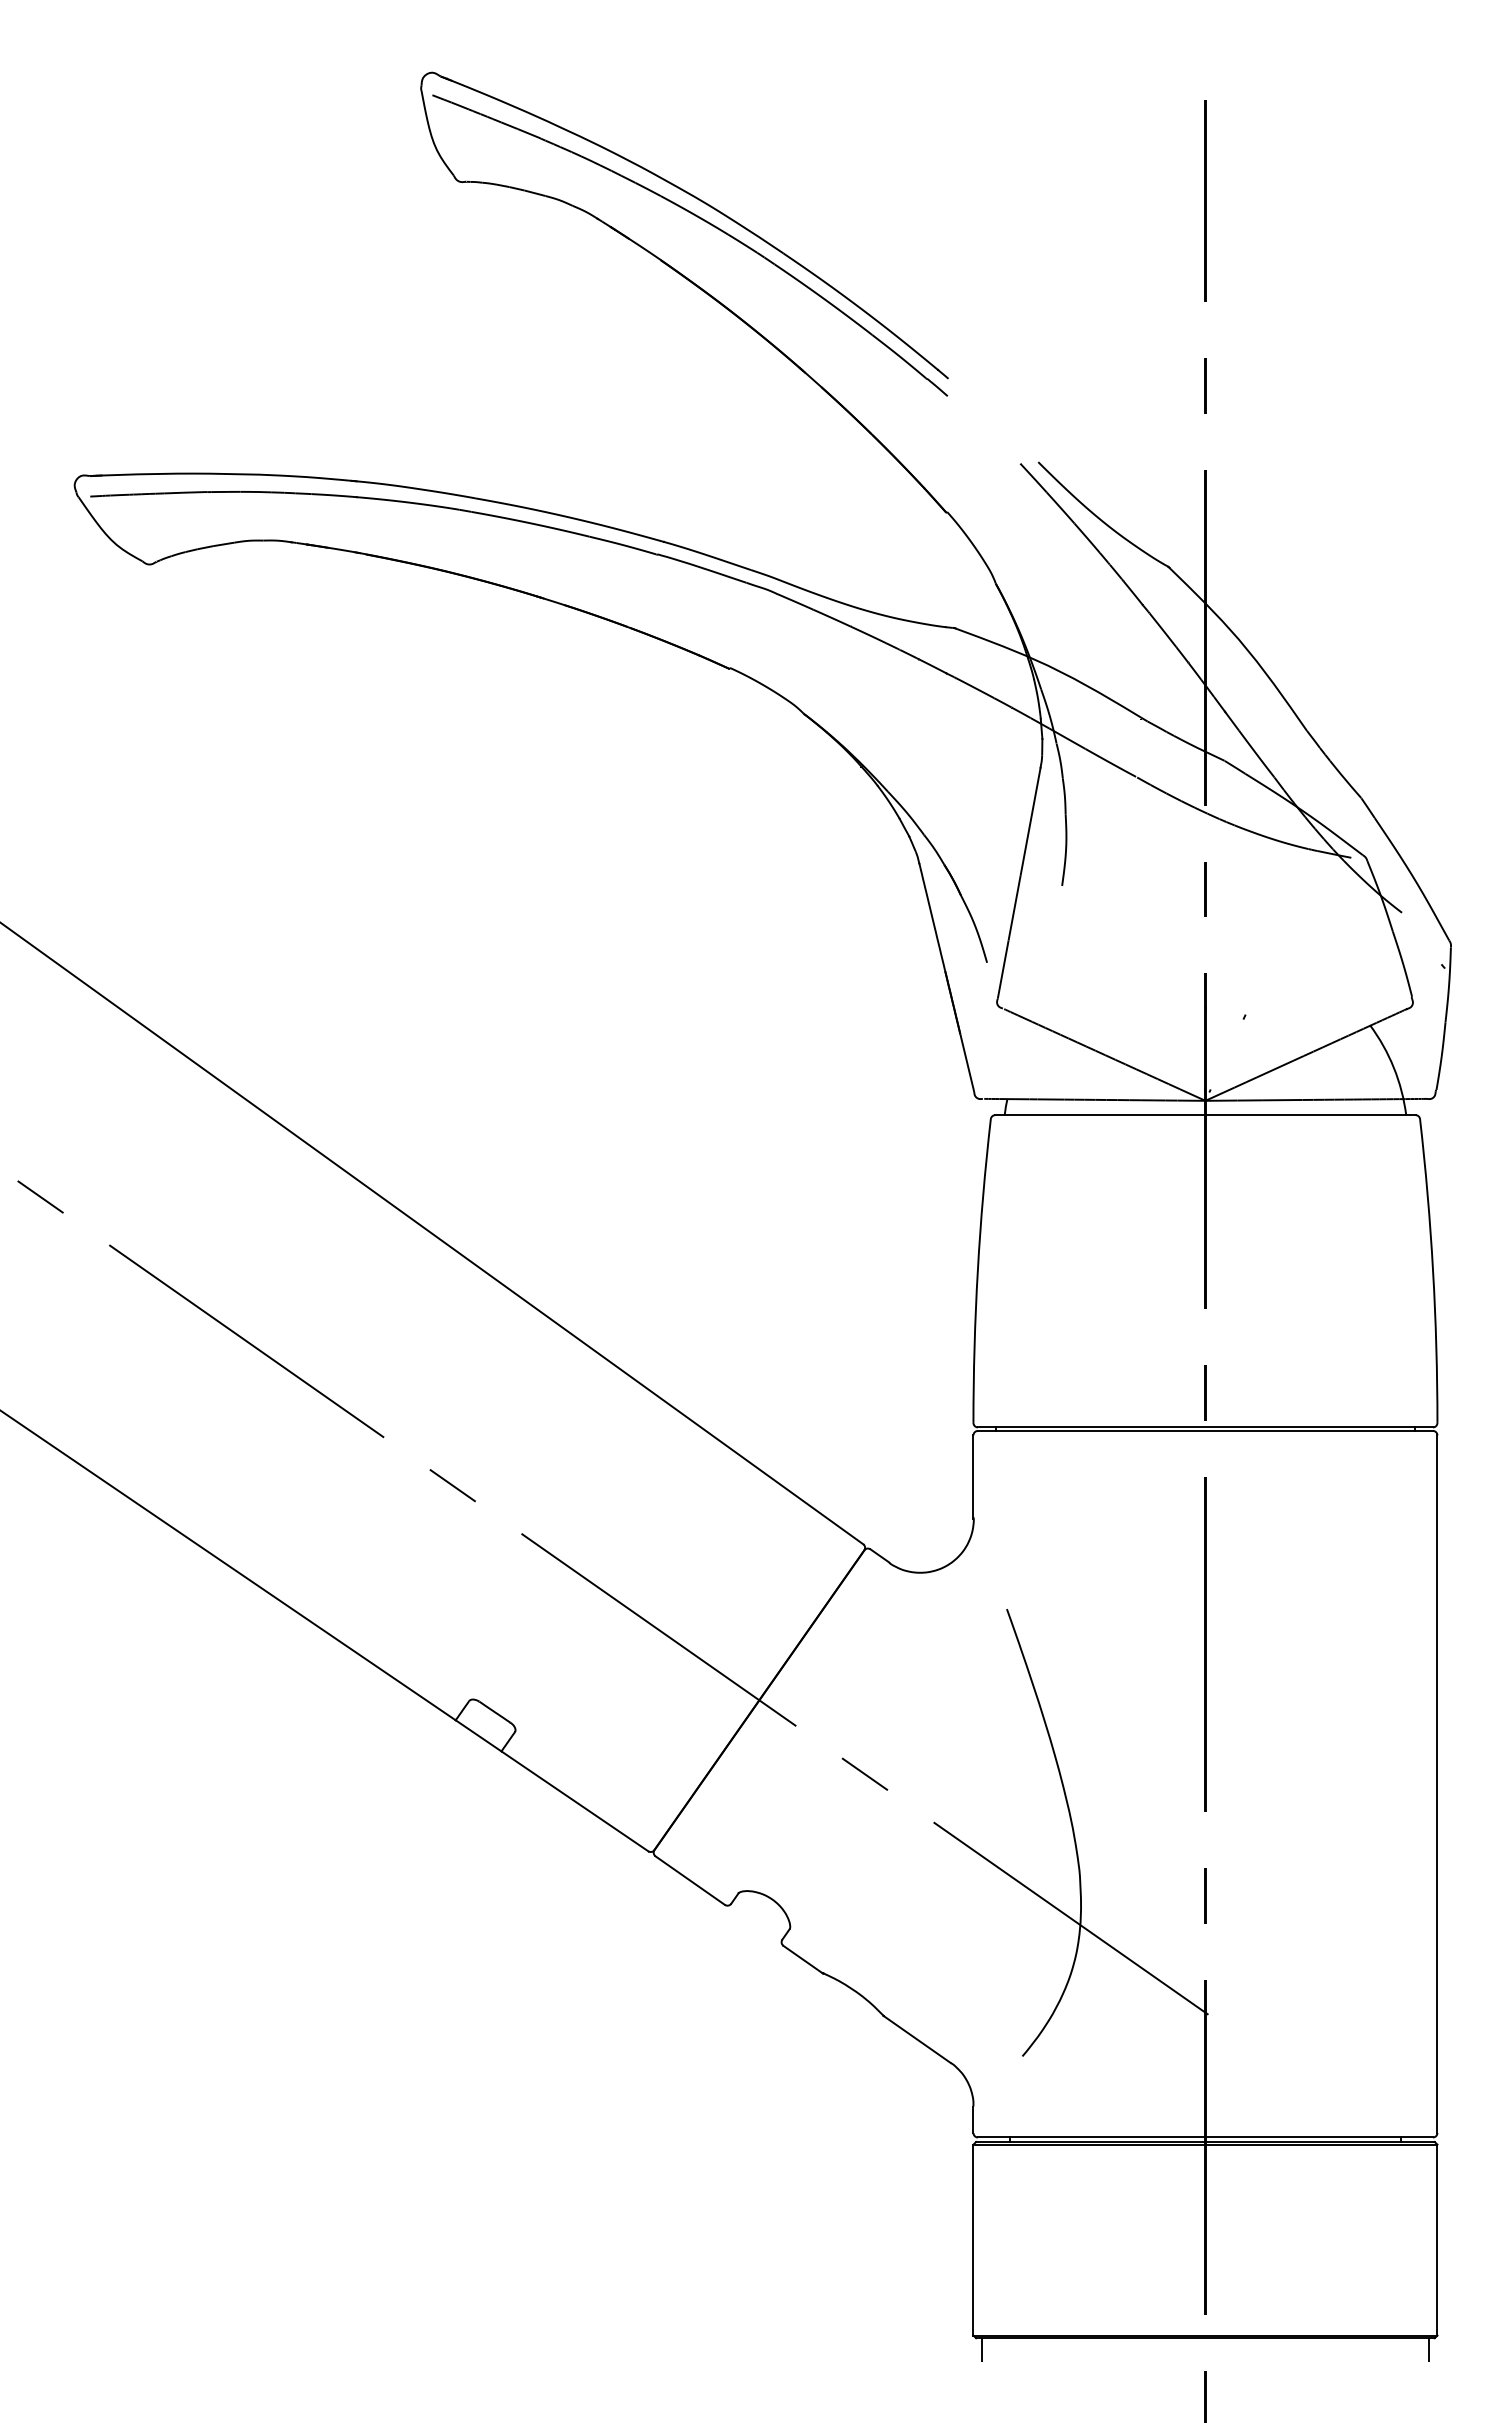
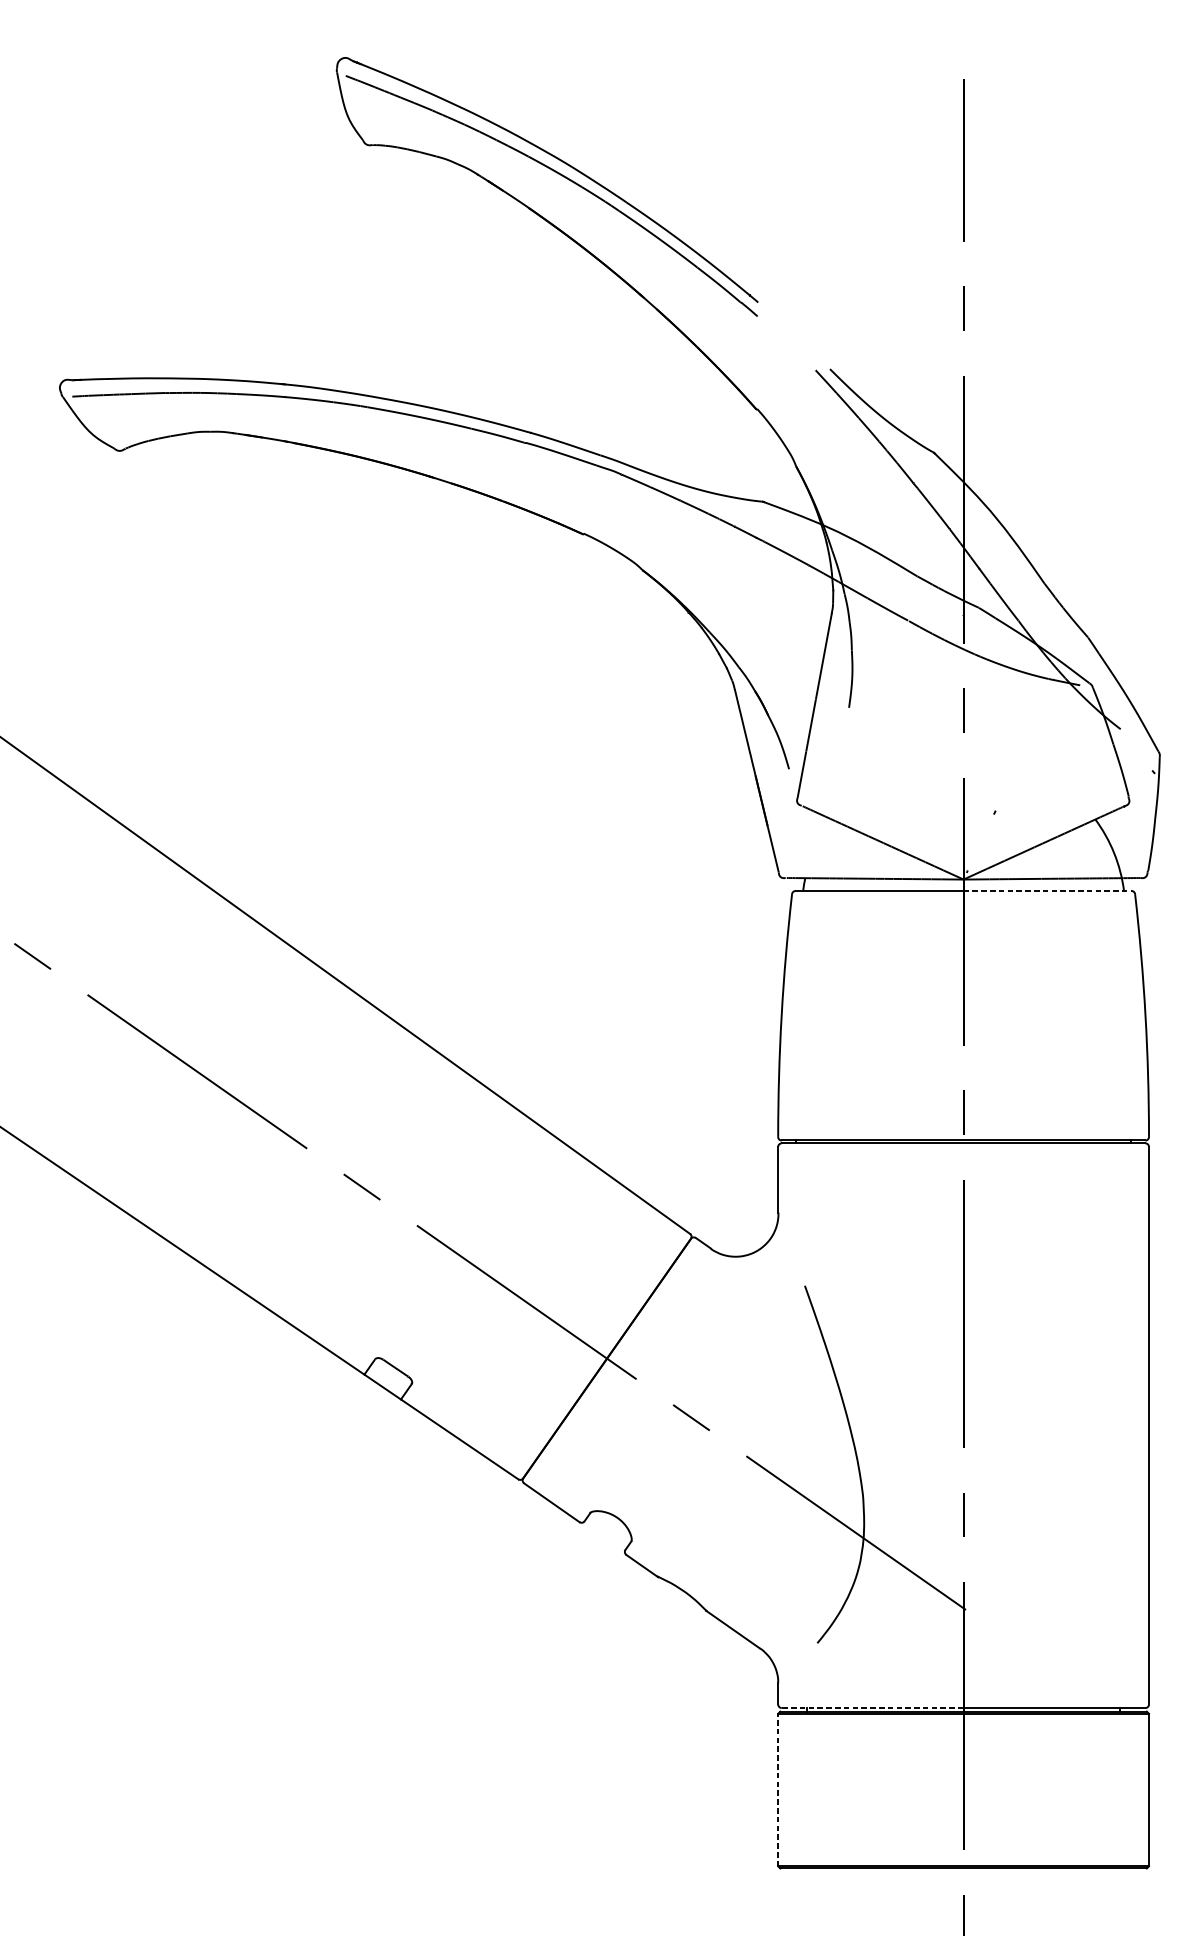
line: (1311, 1115) -> (1048, 891), solid -> dashed
line: (1091, 2137) -> (872, 1708), solid -> dashed
line: (973, 2239) -> (778, 1789), solid -> dashed
line: (982, 2350) -> (785, 1878), removed
line: (1428, 2350) -> (1141, 1878), removed

